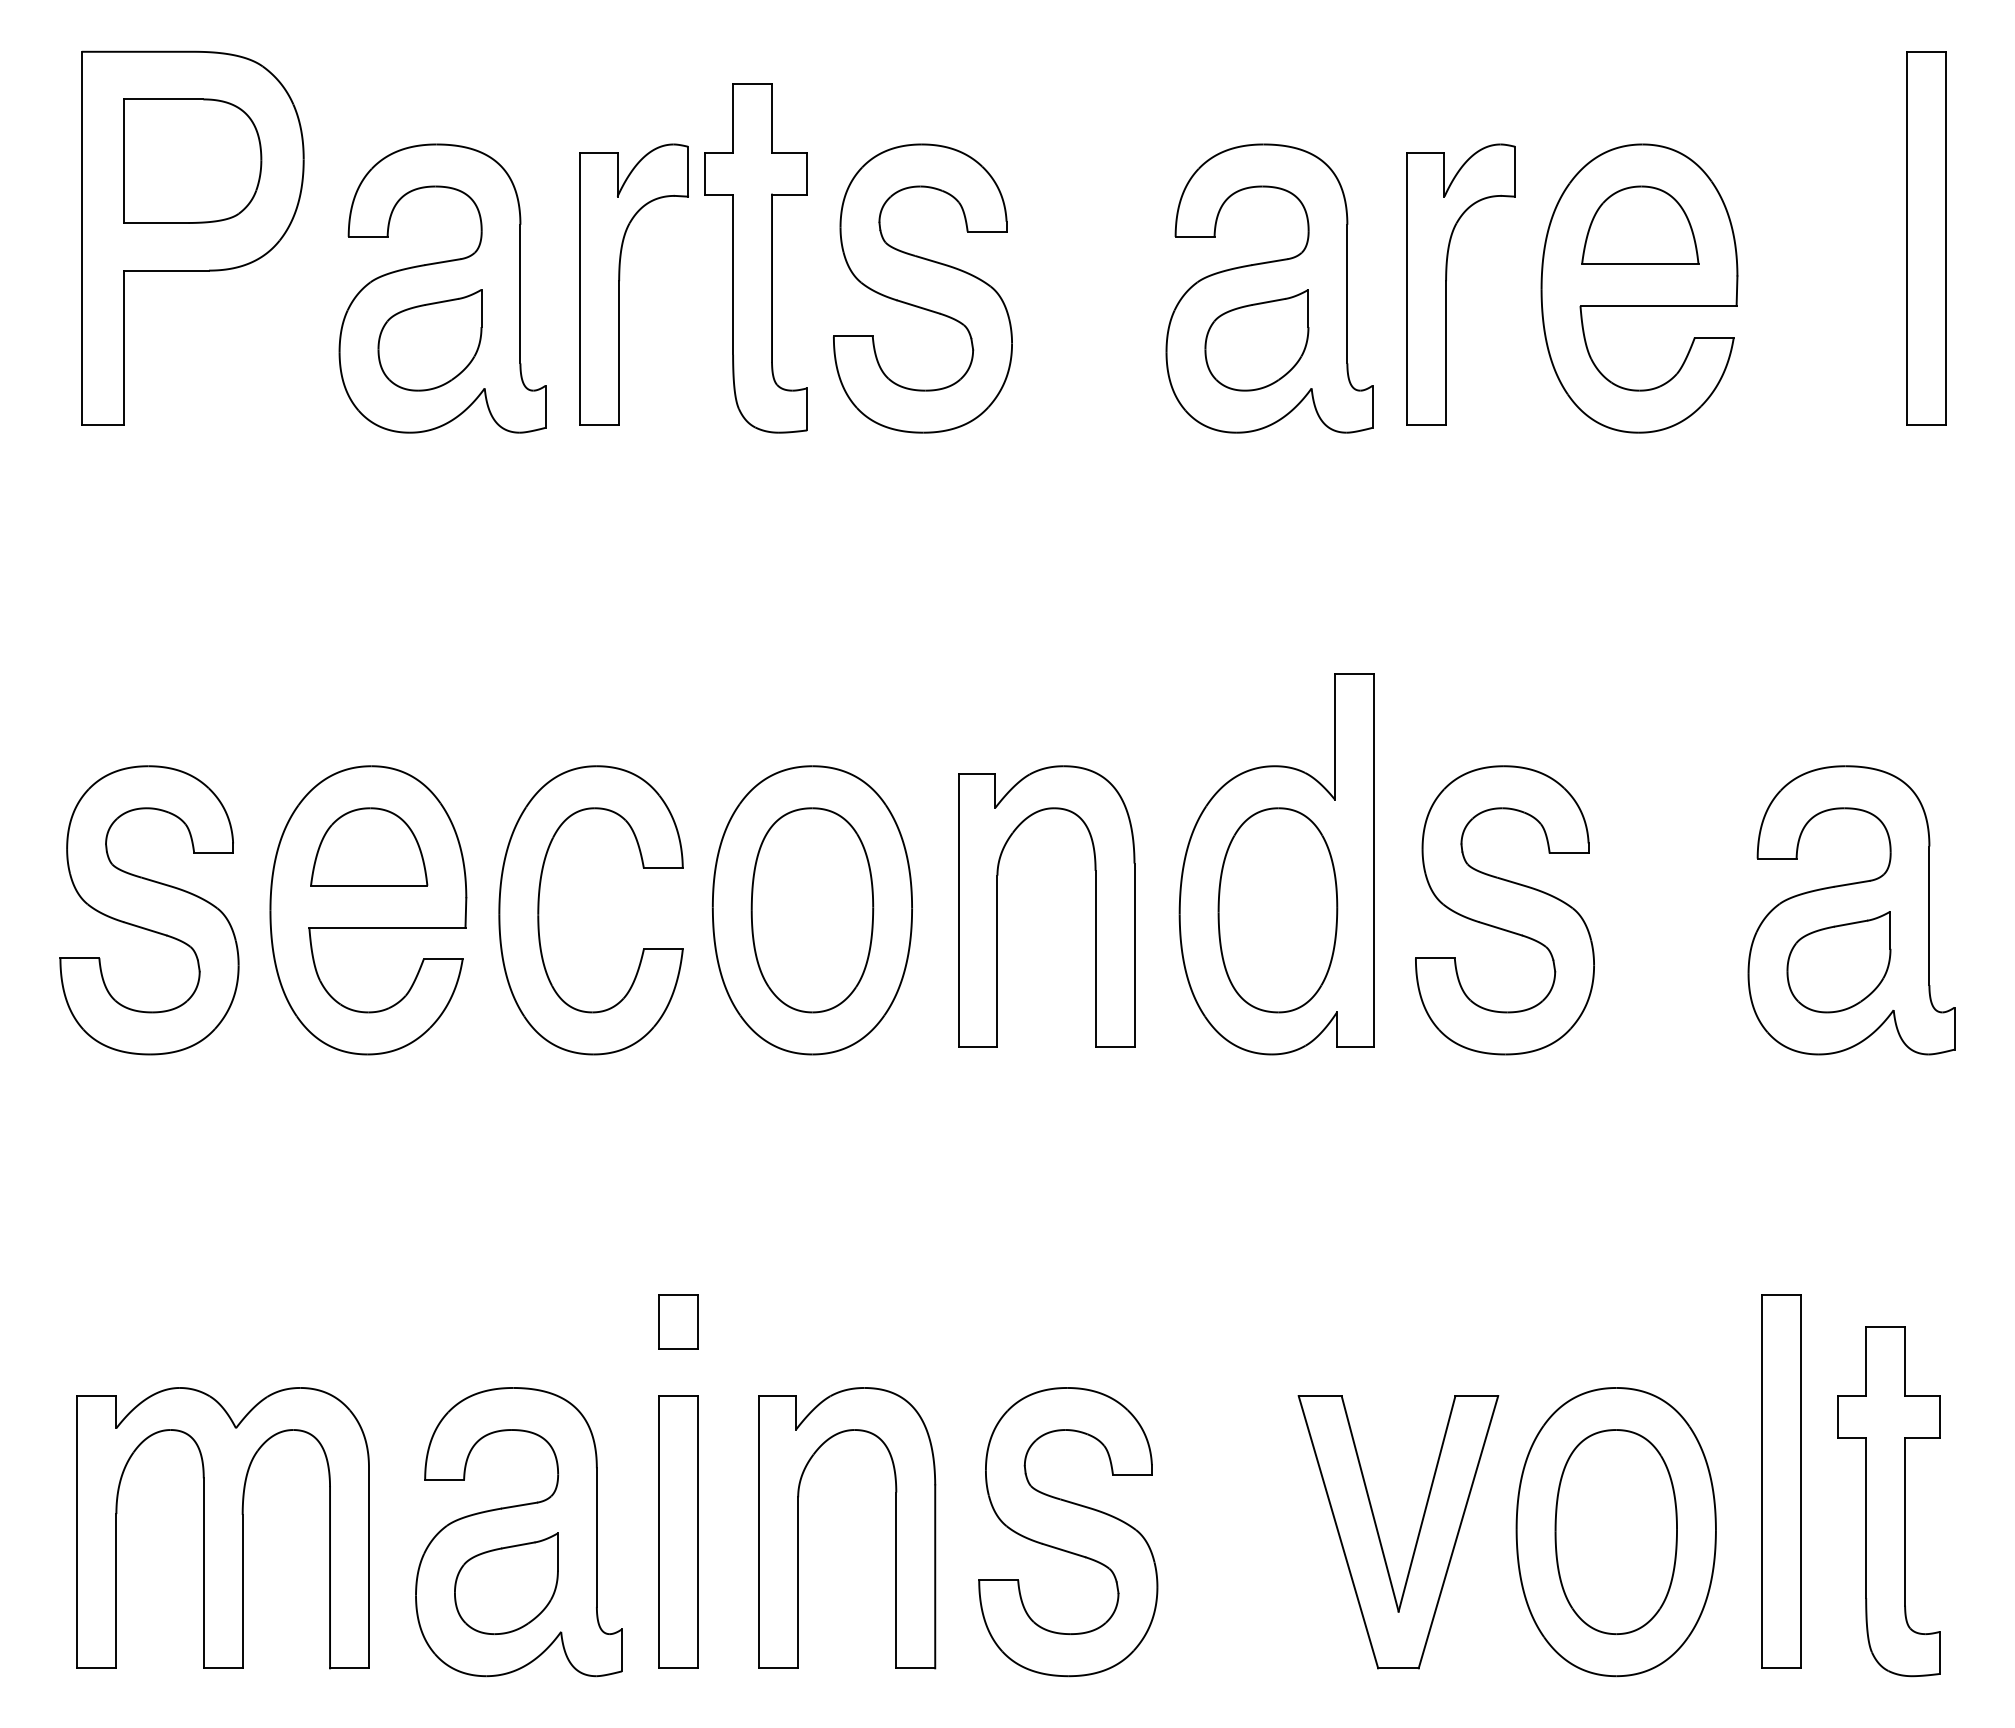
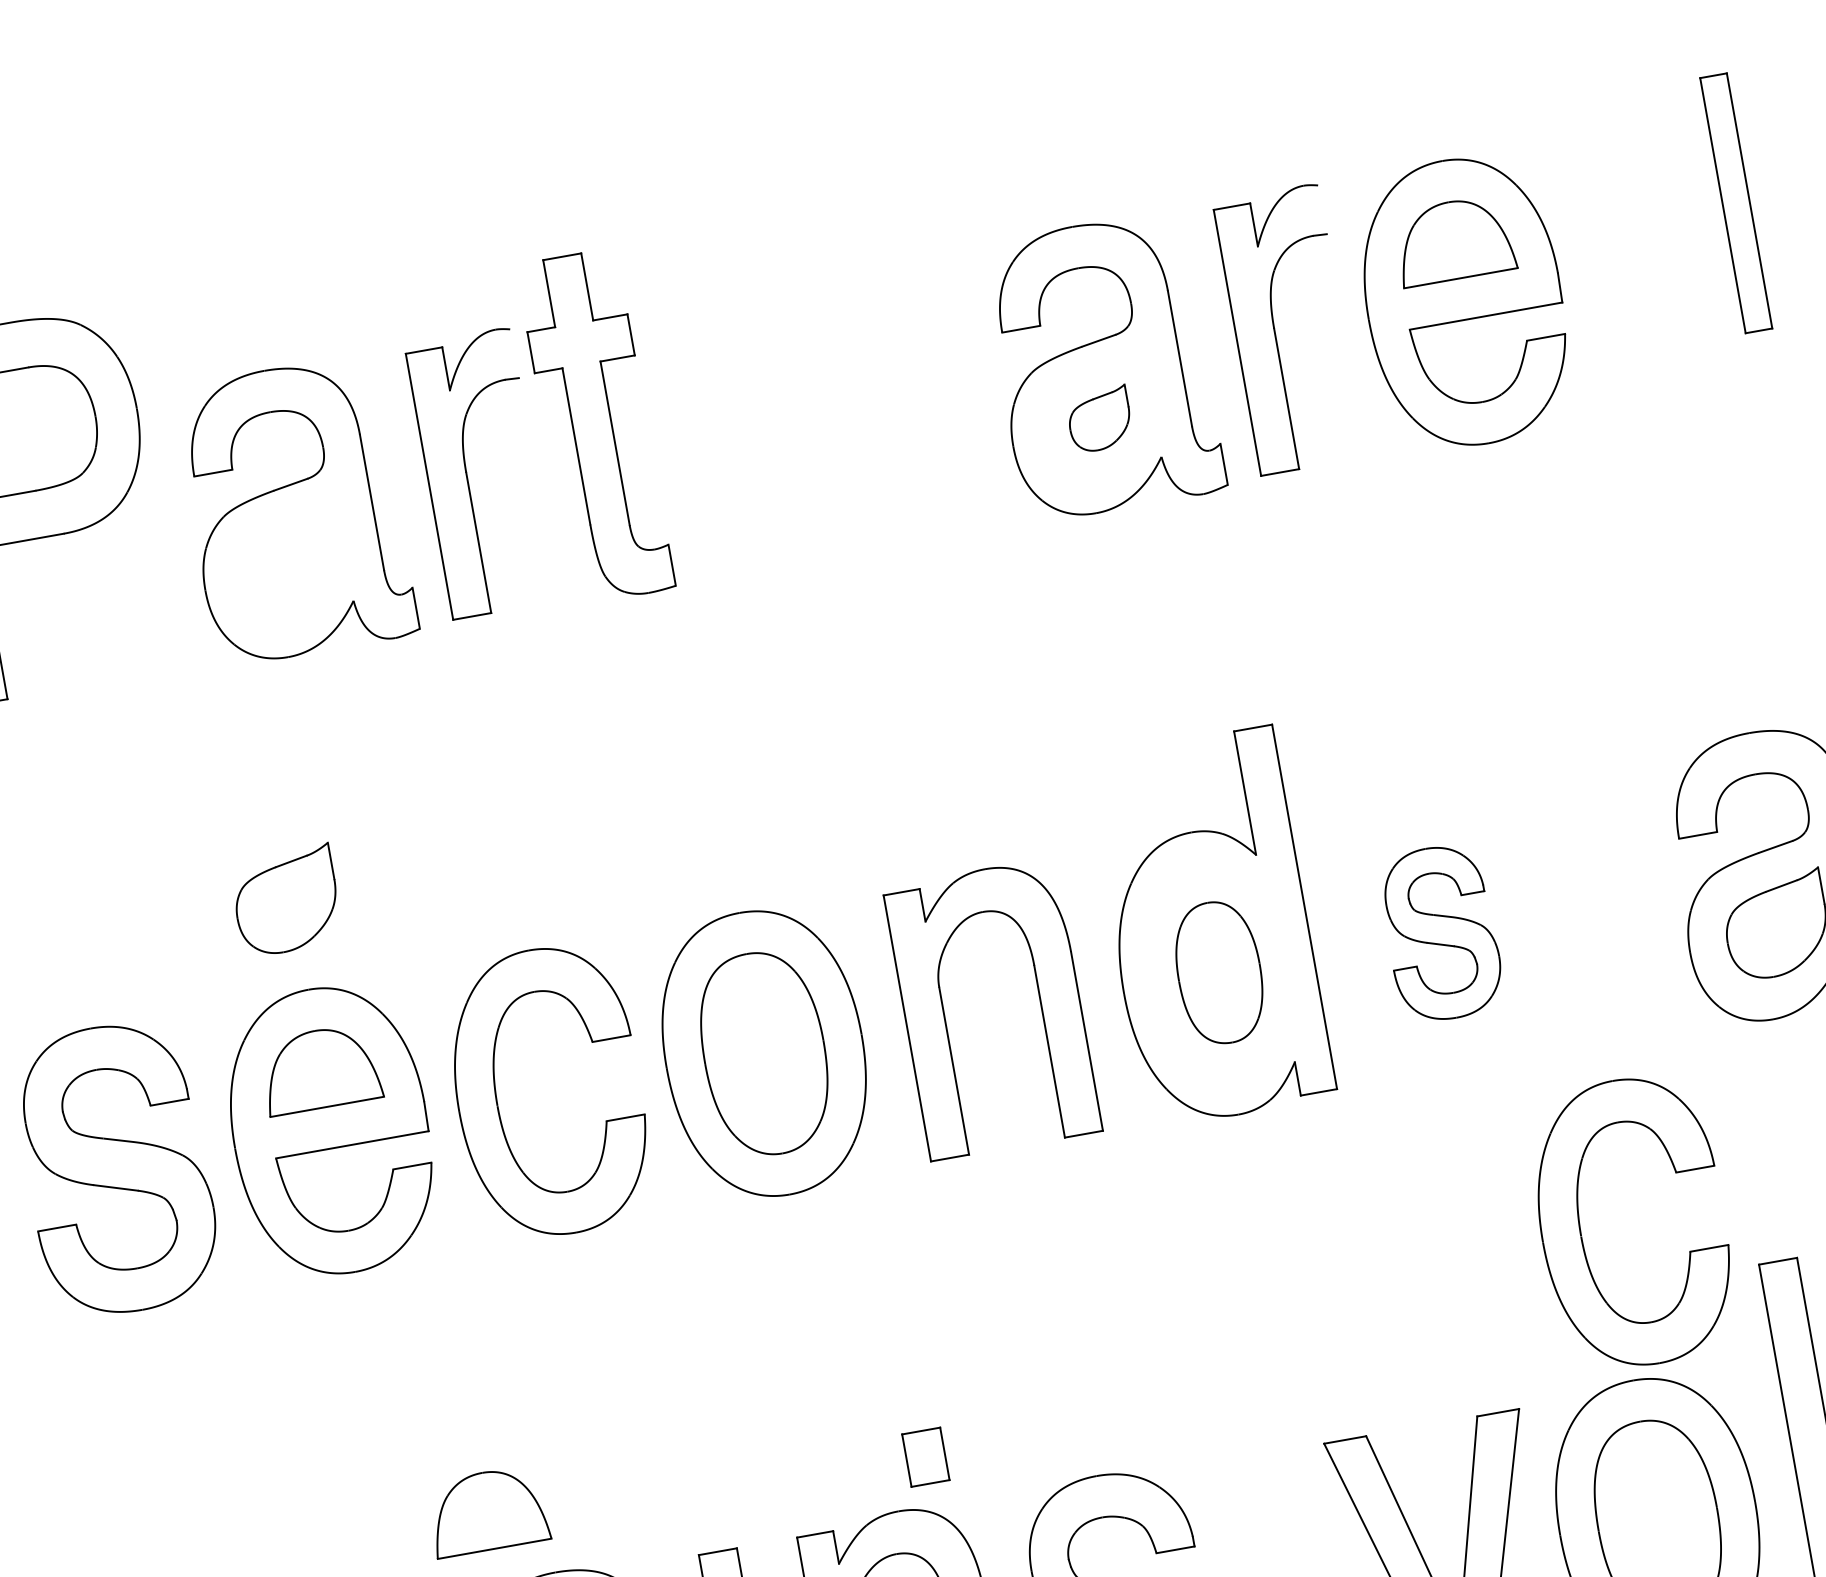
line: (688, 171) -> (514, 353), removed
line: (1515, 171) -> (1322, 209), removed
part: (1926, 238) -> (1736, 203), size x0.7
part: (922, 288) -> (763, 427), removed
part: (429, 340) -> (285, 901), moved
part: (1256, 340) -> (1099, 419), size x0.6
part: (1277, 910) -> (1218, 972), size x0.7
part: (1504, 910) -> (1440, 933), size x0.6
part: (1591, 1231) -> (1581, 1231), added
part: (457, 1314) -> (488, 1510), added
part: (678, 1321) -> (926, 1456), moved

